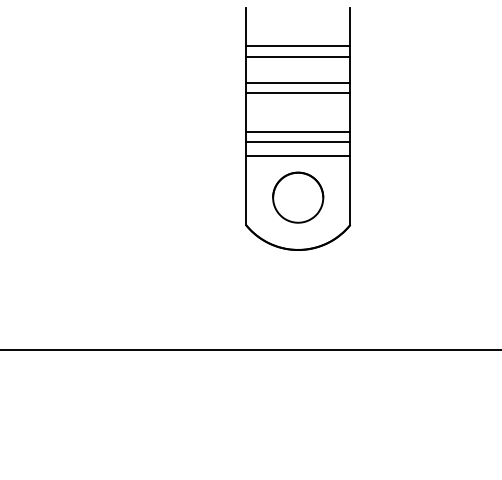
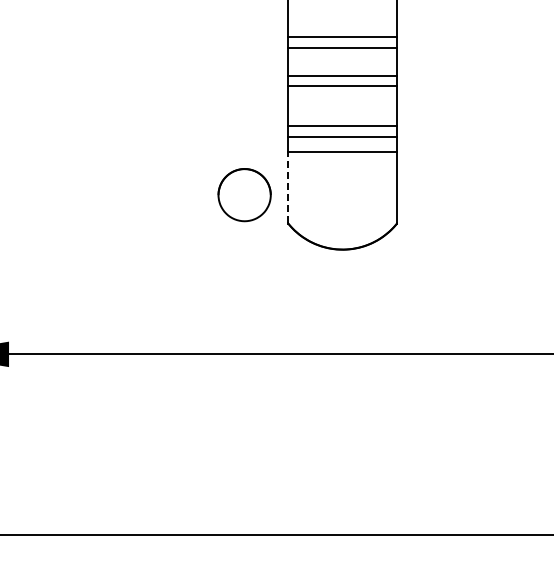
line: (246, 190) -> (288, 187), solid -> dashed
part: (298, 198) -> (244, 195), moved

